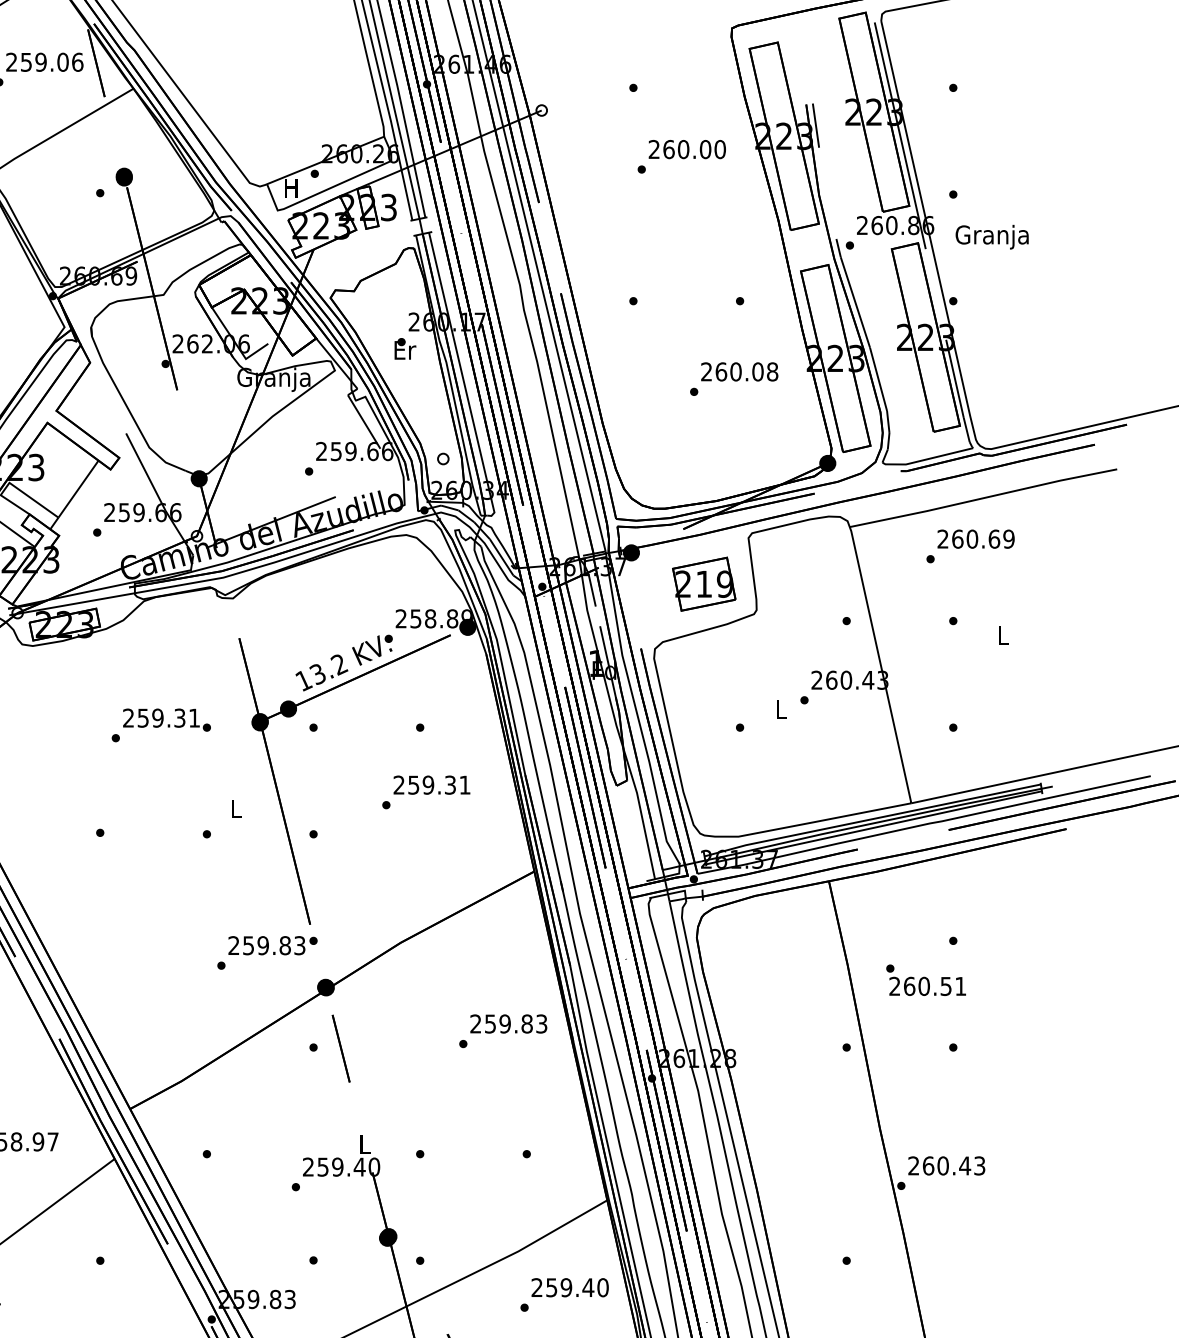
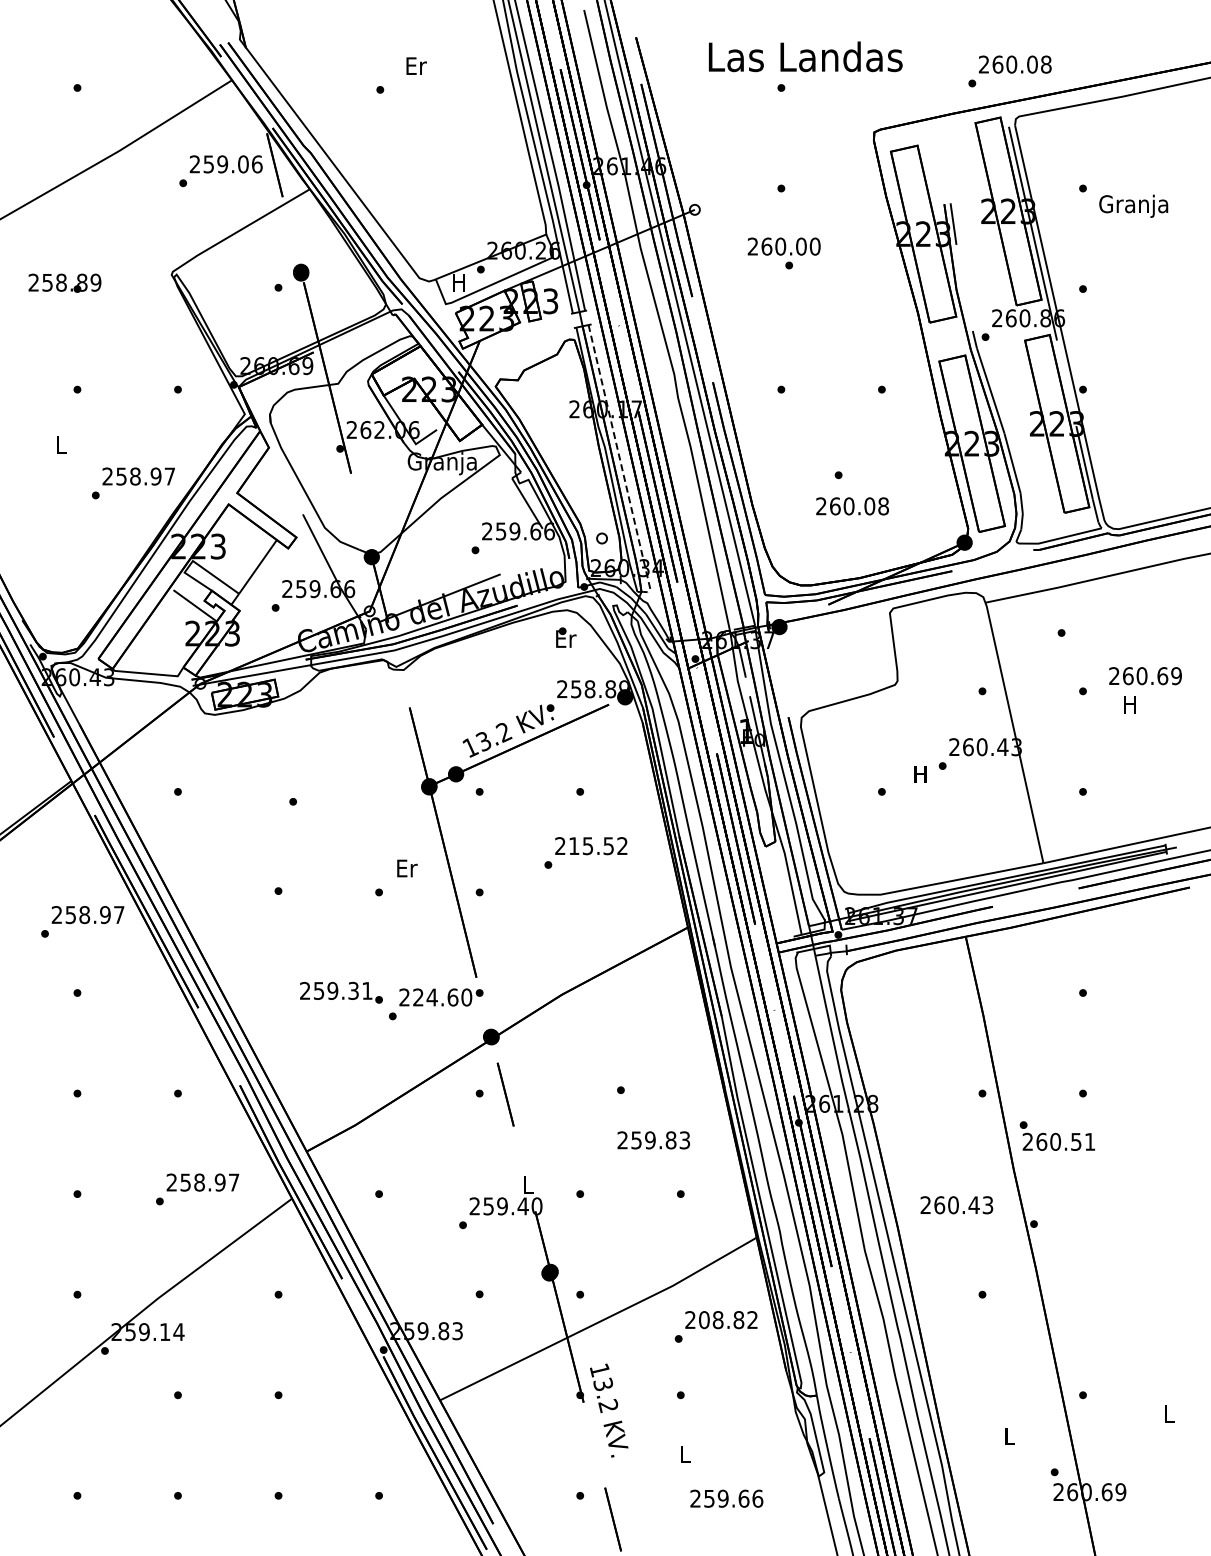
text: (686, 149) -> (783, 246), moved
text: (991, 236) -> (1133, 205), moved
text: (405, 348) -> (566, 637), moved
text: (739, 372) -> (852, 506), moved
line: (462, 378) -> (620, 462), solid -> dashed
text: (976, 539) -> (1145, 676), moved
part: (703, 584) -> (847, 656), removed
text: (1002, 635) -> (1129, 704), L -> H
text: (780, 709) -> (920, 774), L -> H
text: (167, 719) -> (341, 992), moved
text: (439, 785) -> (598, 846), 259.31 -> 215.52
text: (237, 808) -> (407, 868), L -> Er
text: (274, 945) -> (442, 997), 259.83 -> 224.60
text: (925, 979) -> (1056, 1135), moved
text: (508, 1024) -> (653, 1140), moved
text: (946, 1166) -> (956, 1205), moved
text: (577, 1288) -> (728, 1320), 259.40 -> 208.82

